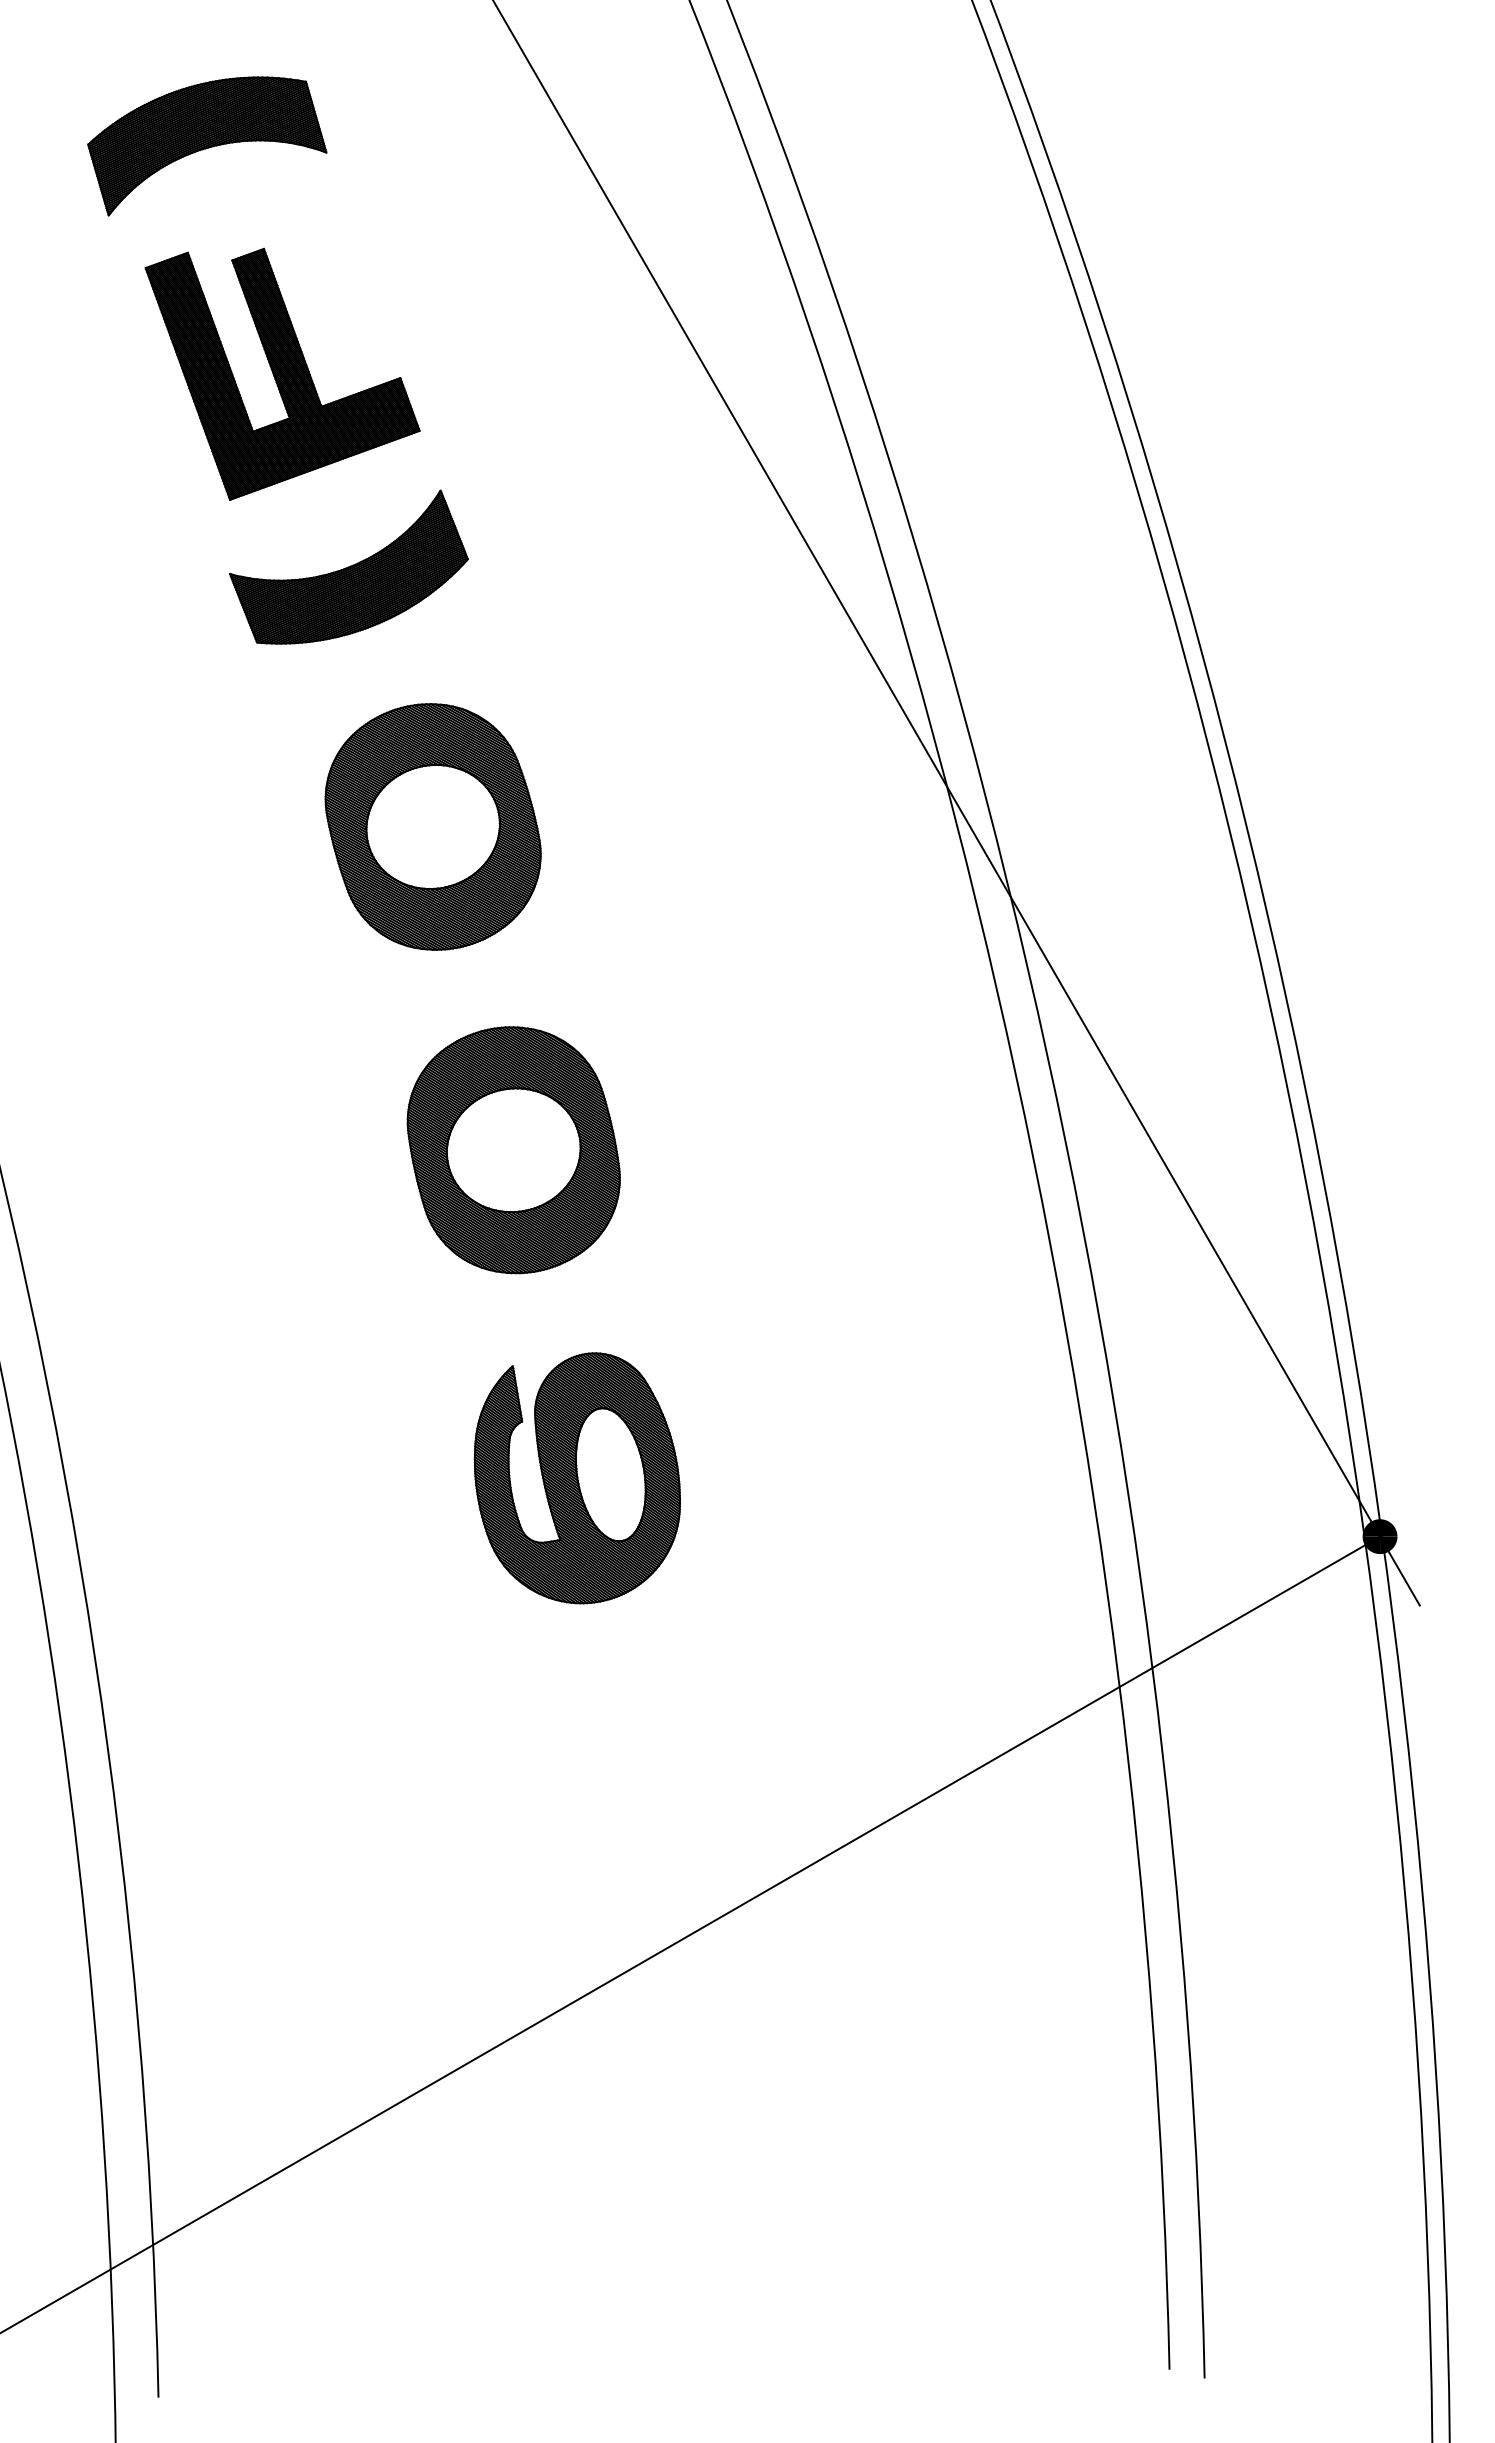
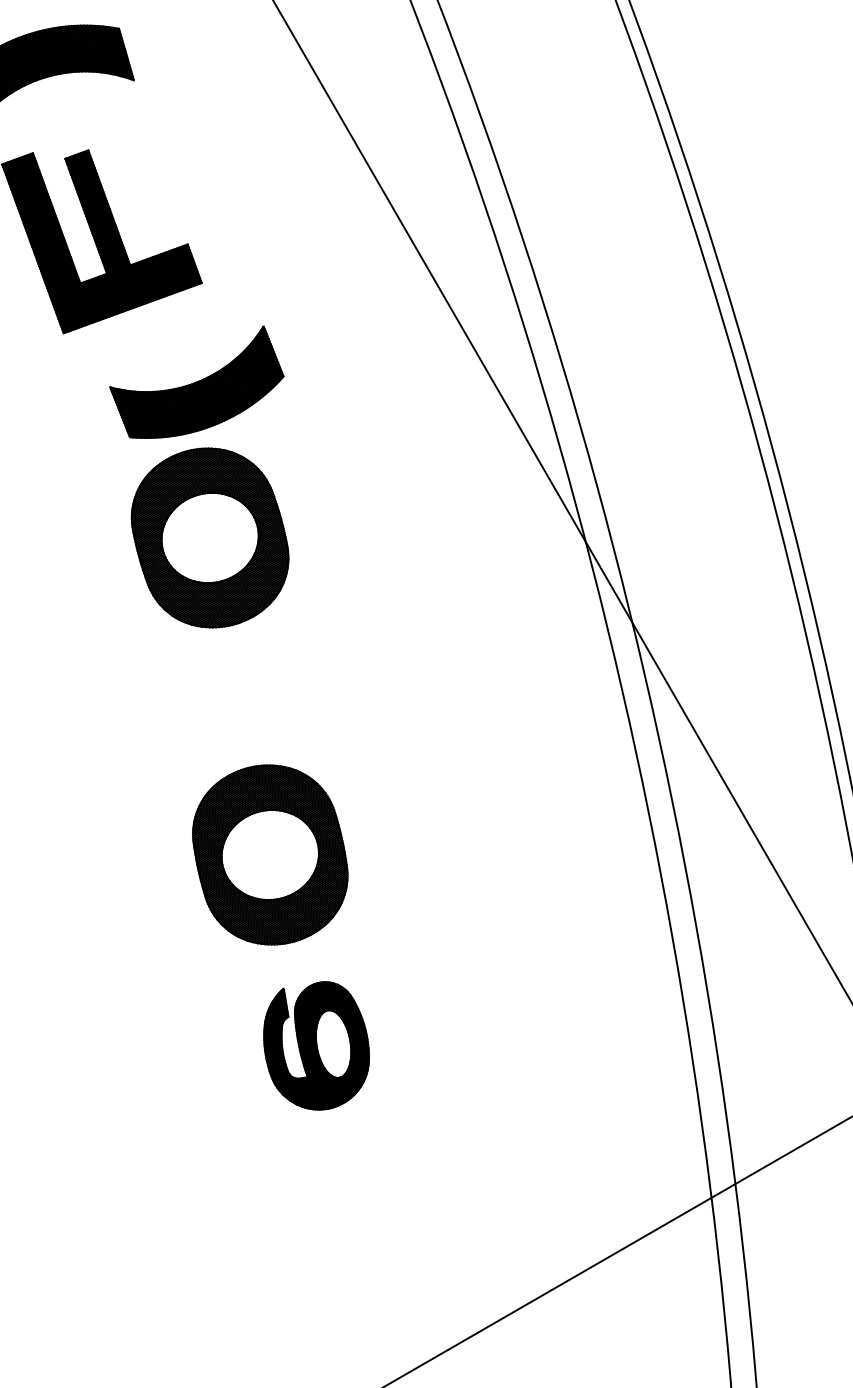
part: (348, 566) -> (196, 381), moved
part: (432, 826) -> (209, 537), moved
part: (513, 1150) -> (270, 855), moved
part: (576, 1478) -> (315, 1045), size x0.7

